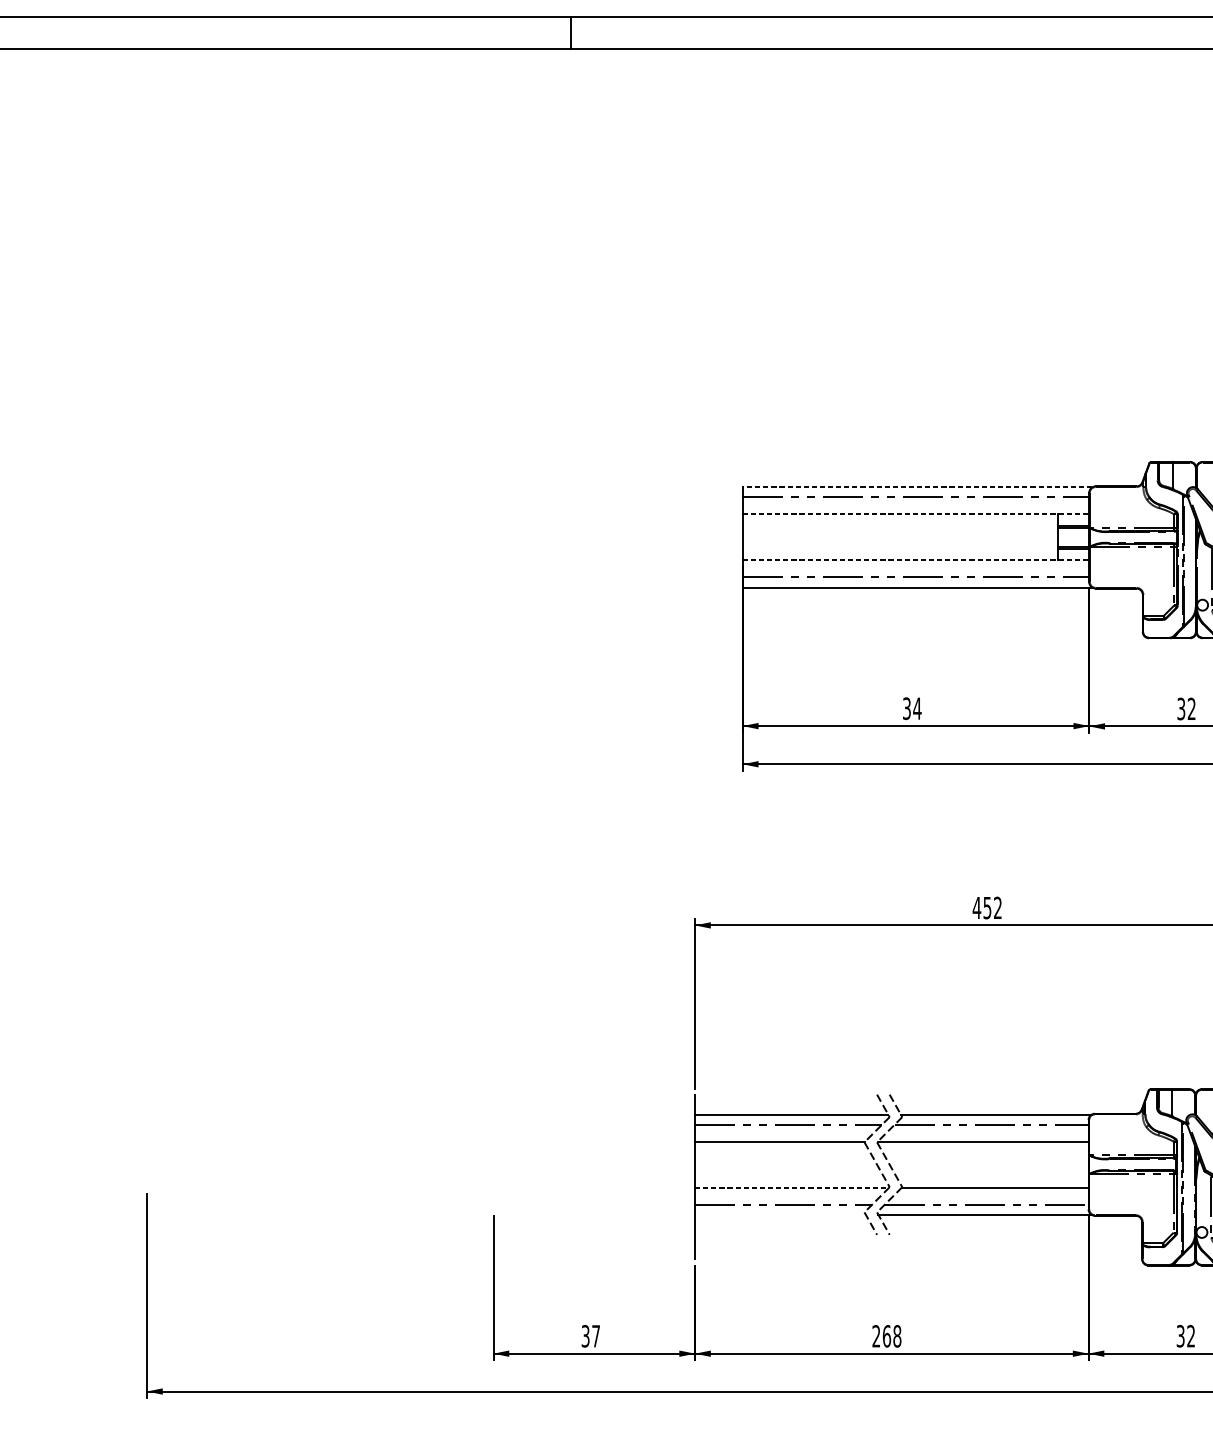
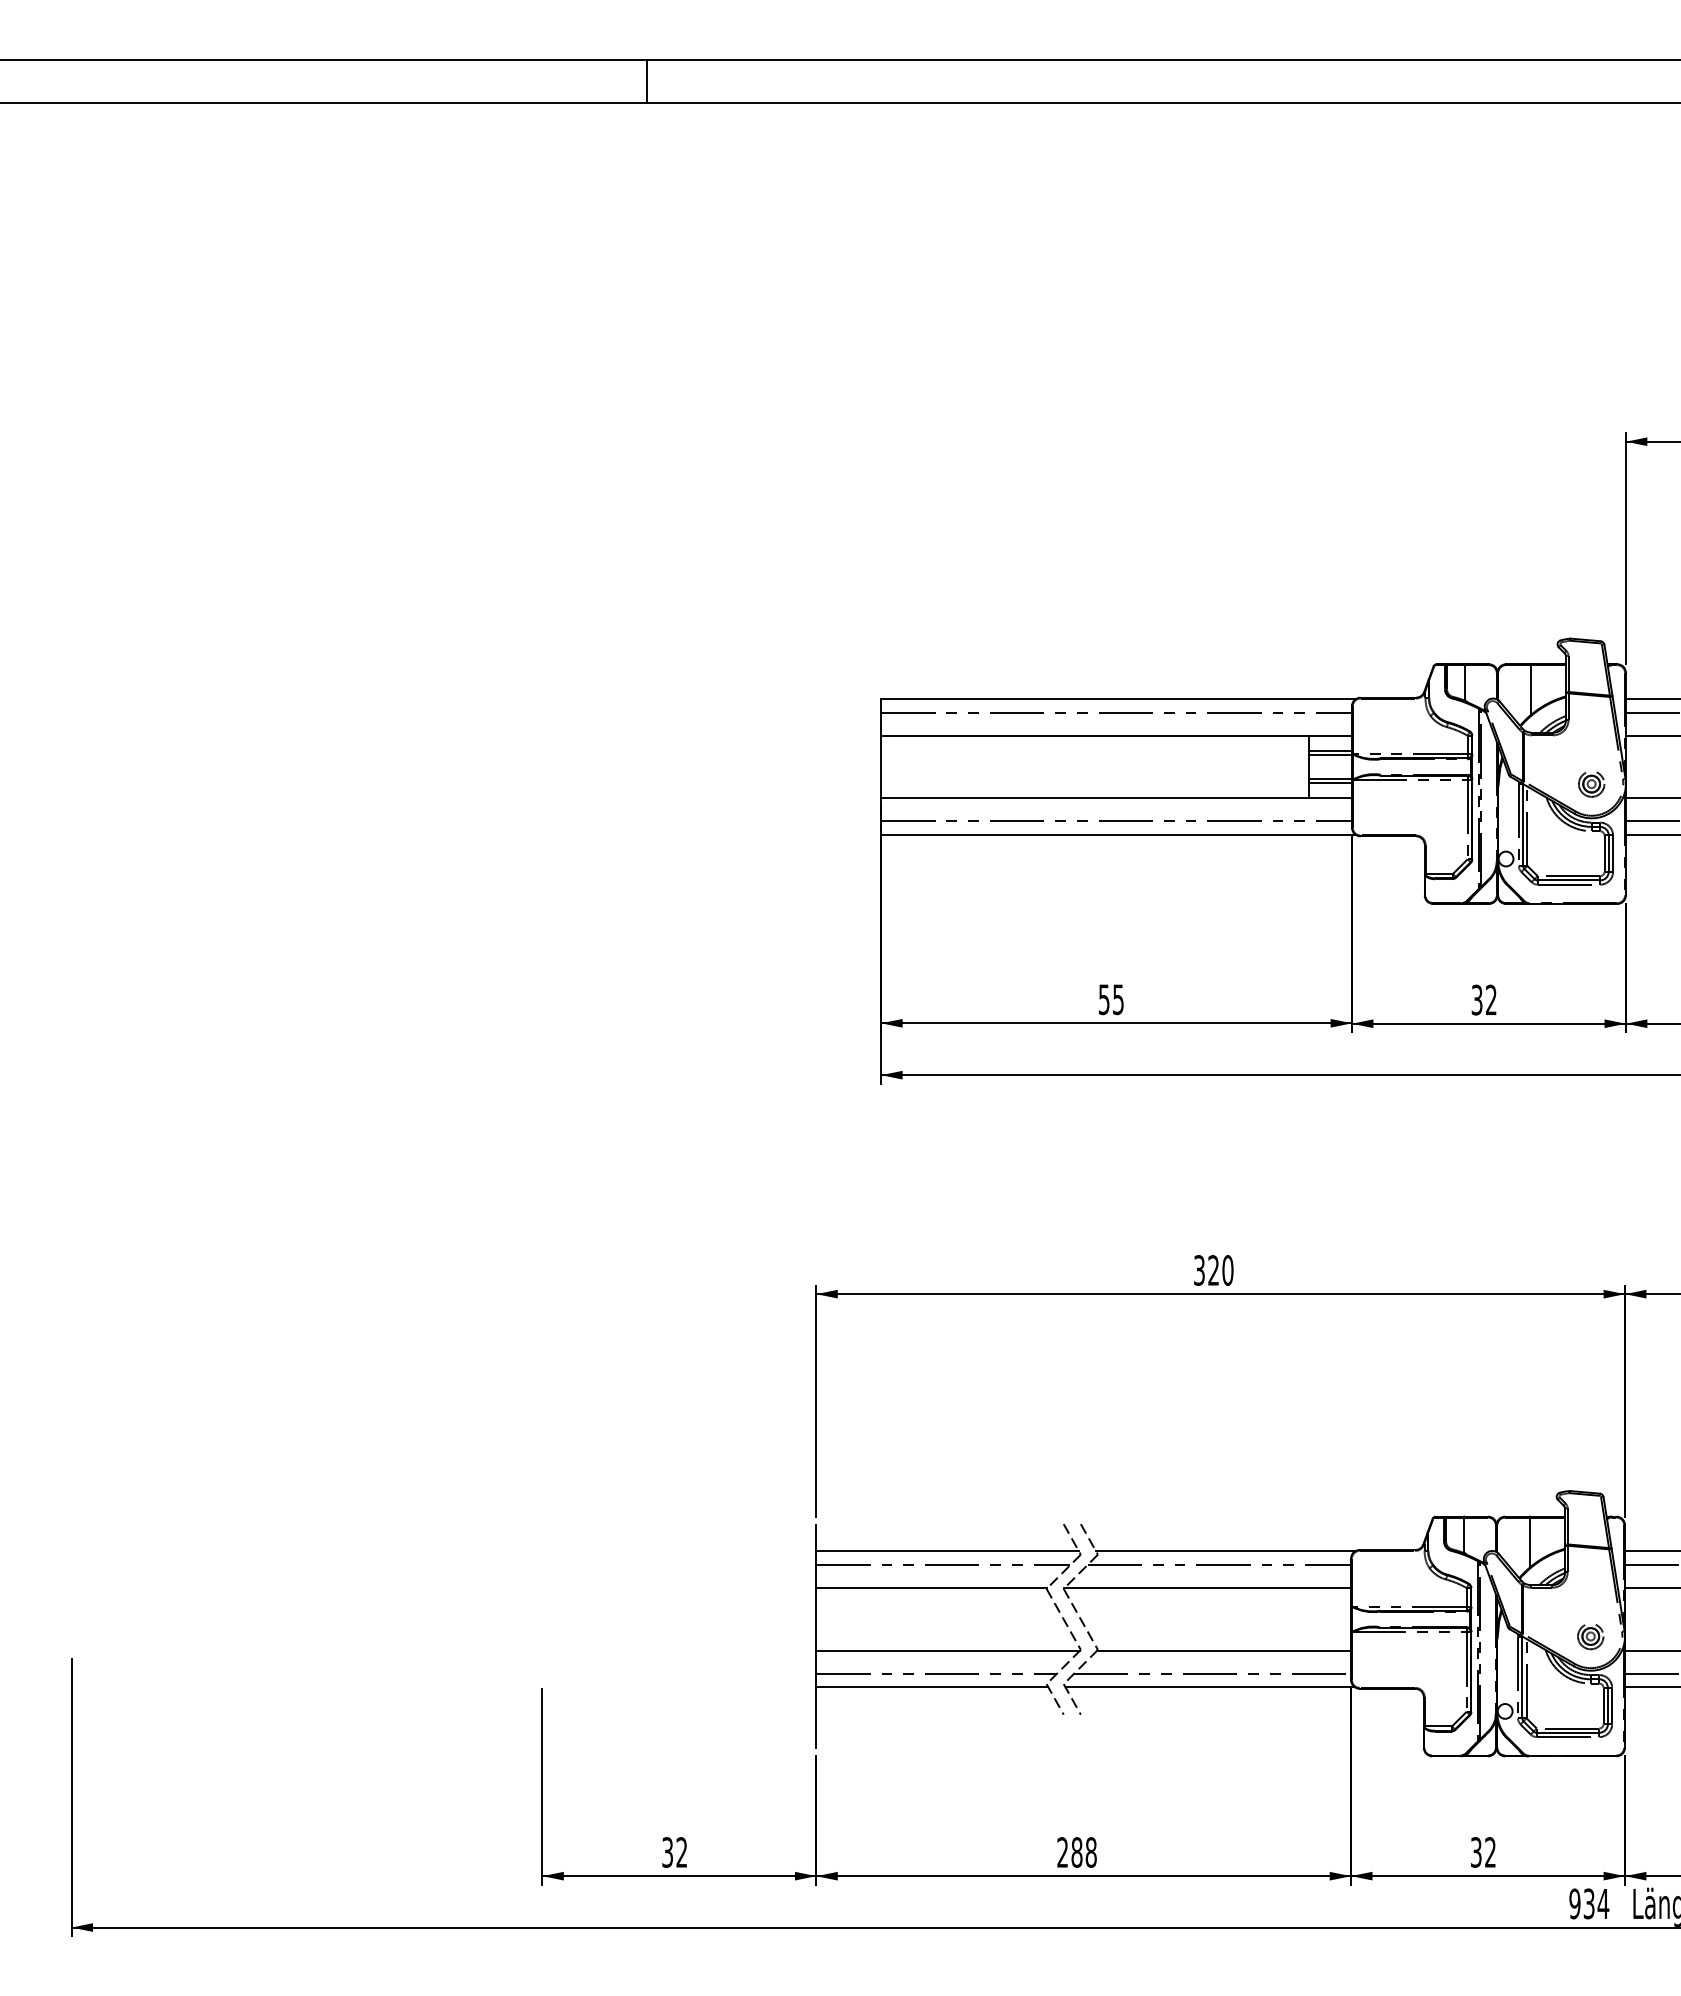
line: (917, 487) -> (1118, 698), dashed -> solid
line: (916, 514) -> (1117, 735), dashed -> solid
line: (916, 560) -> (1117, 798), dashed -> solid
text: (912, 708) -> (1111, 999), 34 -> 55
text: (987, 908) -> (1213, 1270), 452 -> 320
line: (792, 1187) -> (948, 1650), dashed -> solid
line: (780, 1214) -> (932, 1687), added
text: (595, 1336) -> (681, 1852), 37 -> 32
text: (886, 1336) -> (1076, 1852), 268 -> 288

